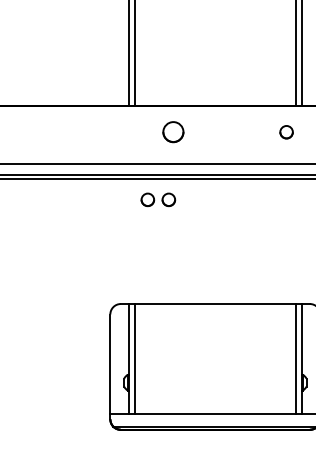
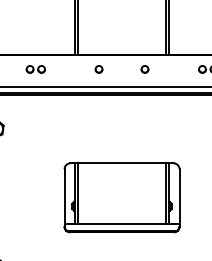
part: (172, 132) -> (98, 69), size x0.62
part: (285, 132) -> (144, 69), moved
part: (157, 200) -> (35, 69), moved

